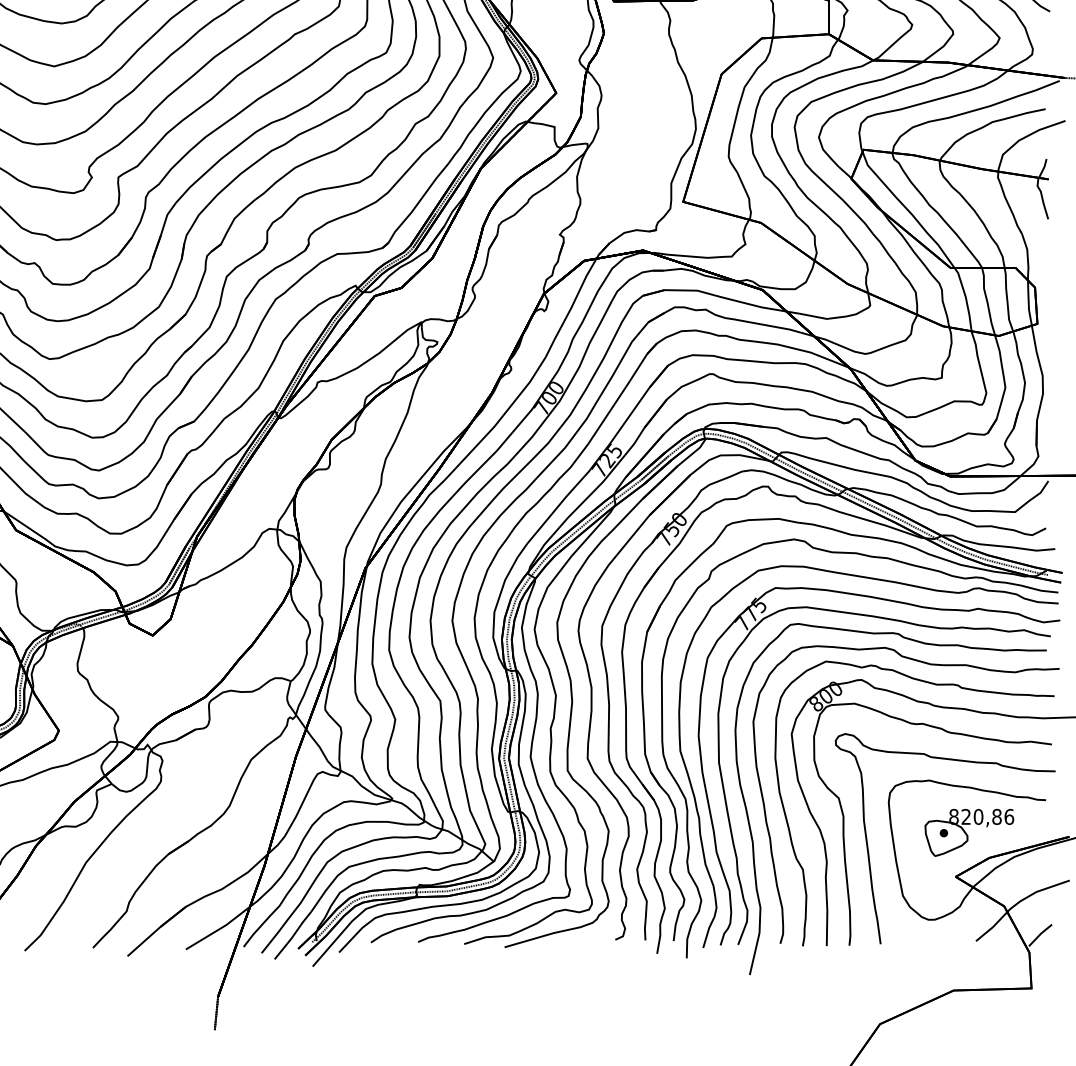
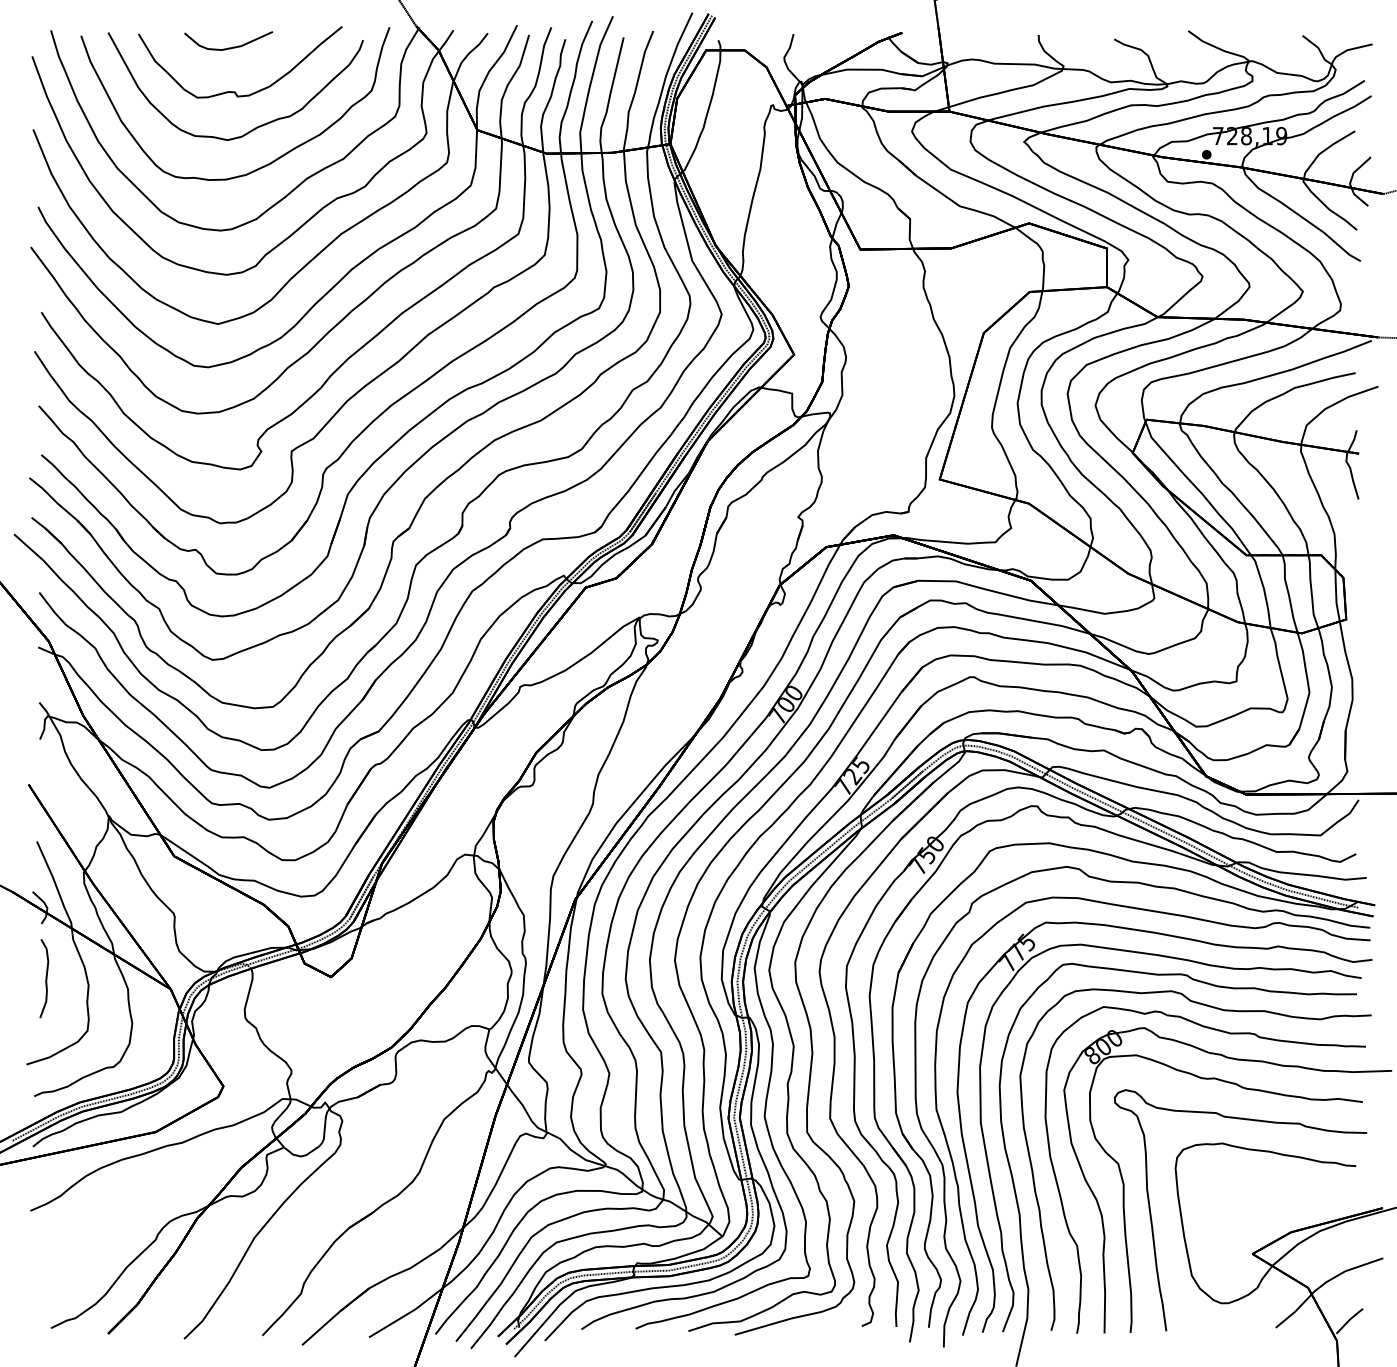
part: (968, 832) -> (1267, 1203), removed

